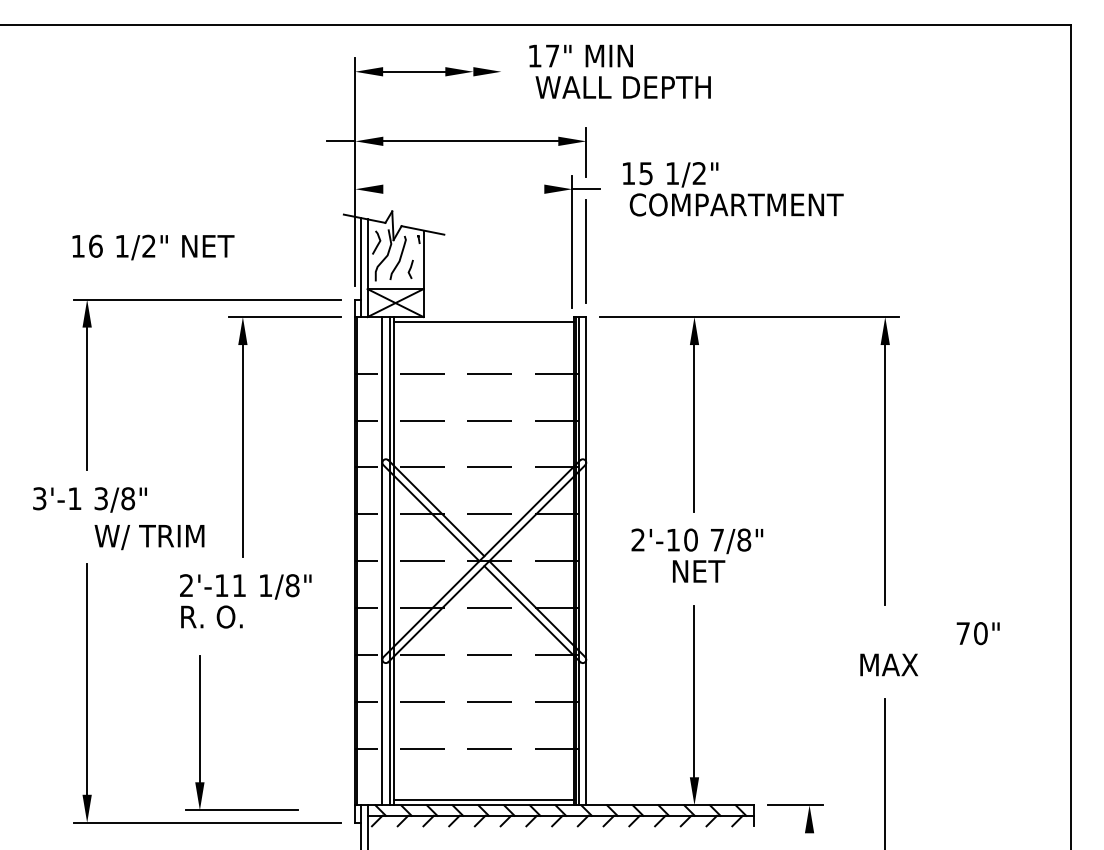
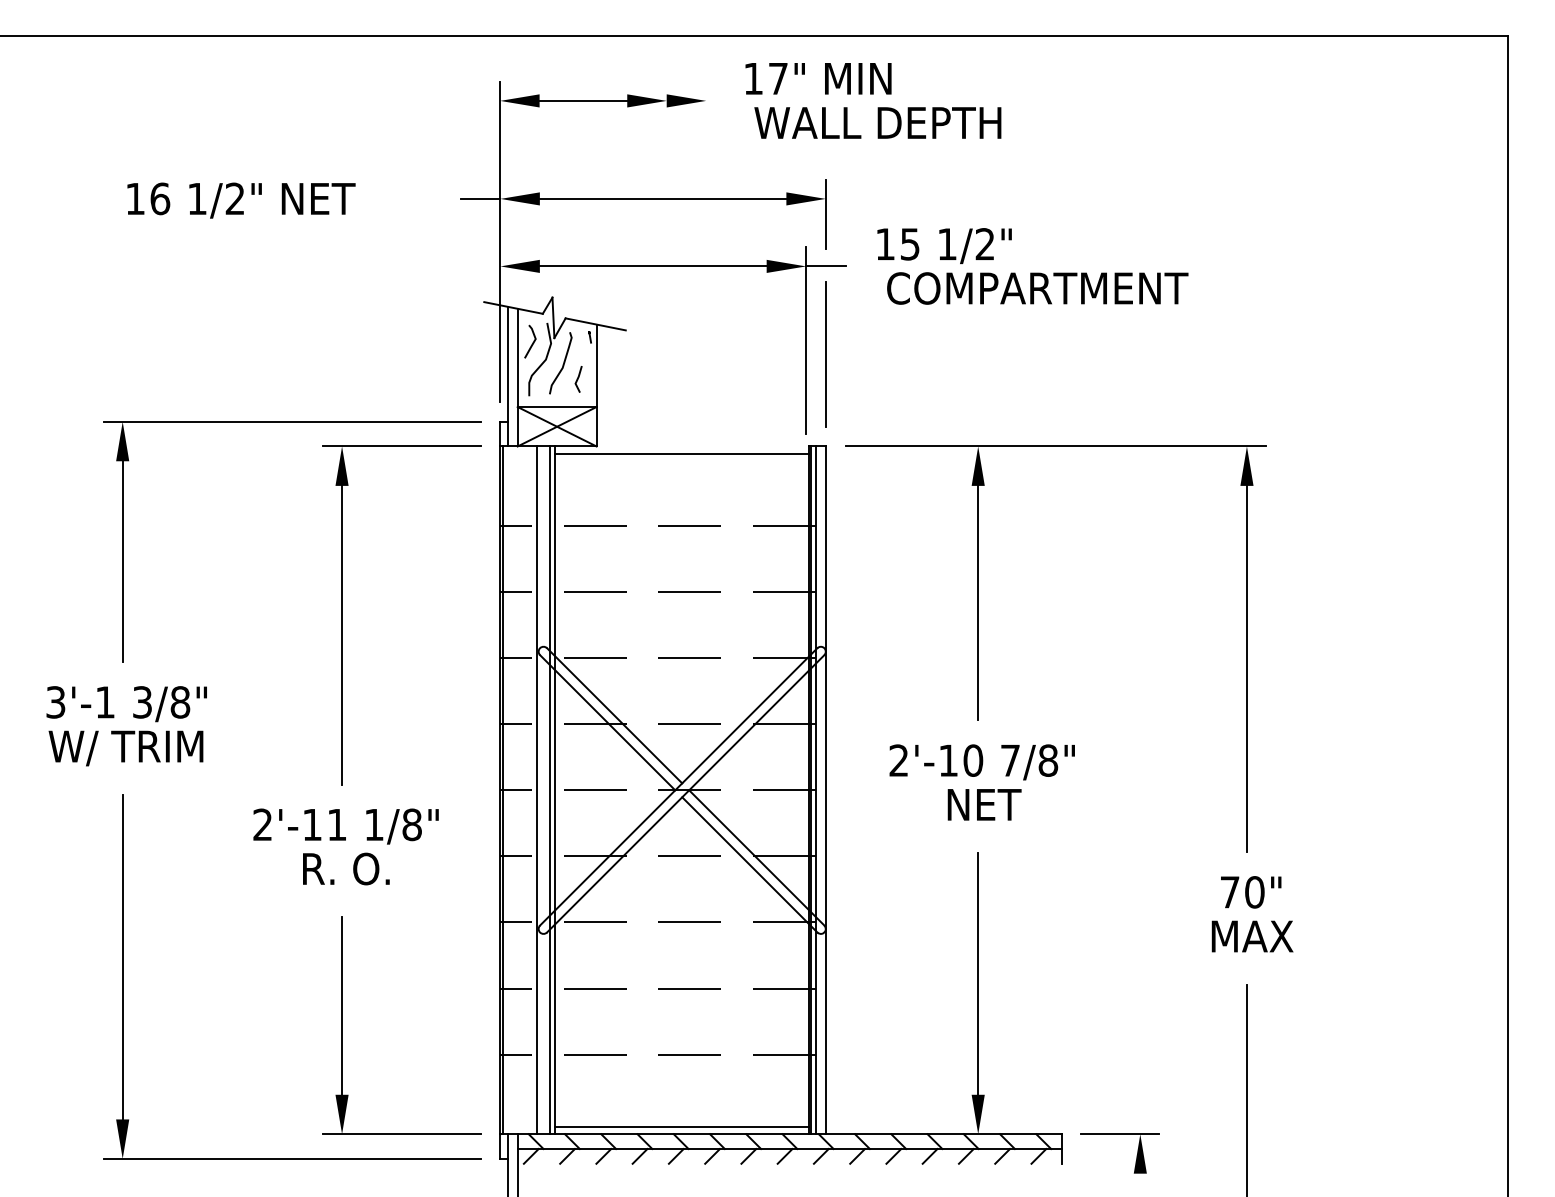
line: (463, 189) -> (652, 266), added
text: (153, 247) -> (241, 200), moved
text: (149, 537) -> (125, 748), moved
text: (211, 616) -> (345, 868), moved
text: (977, 633) -> (1250, 892), moved
part: (200, 732) -> (342, 1024), moved

